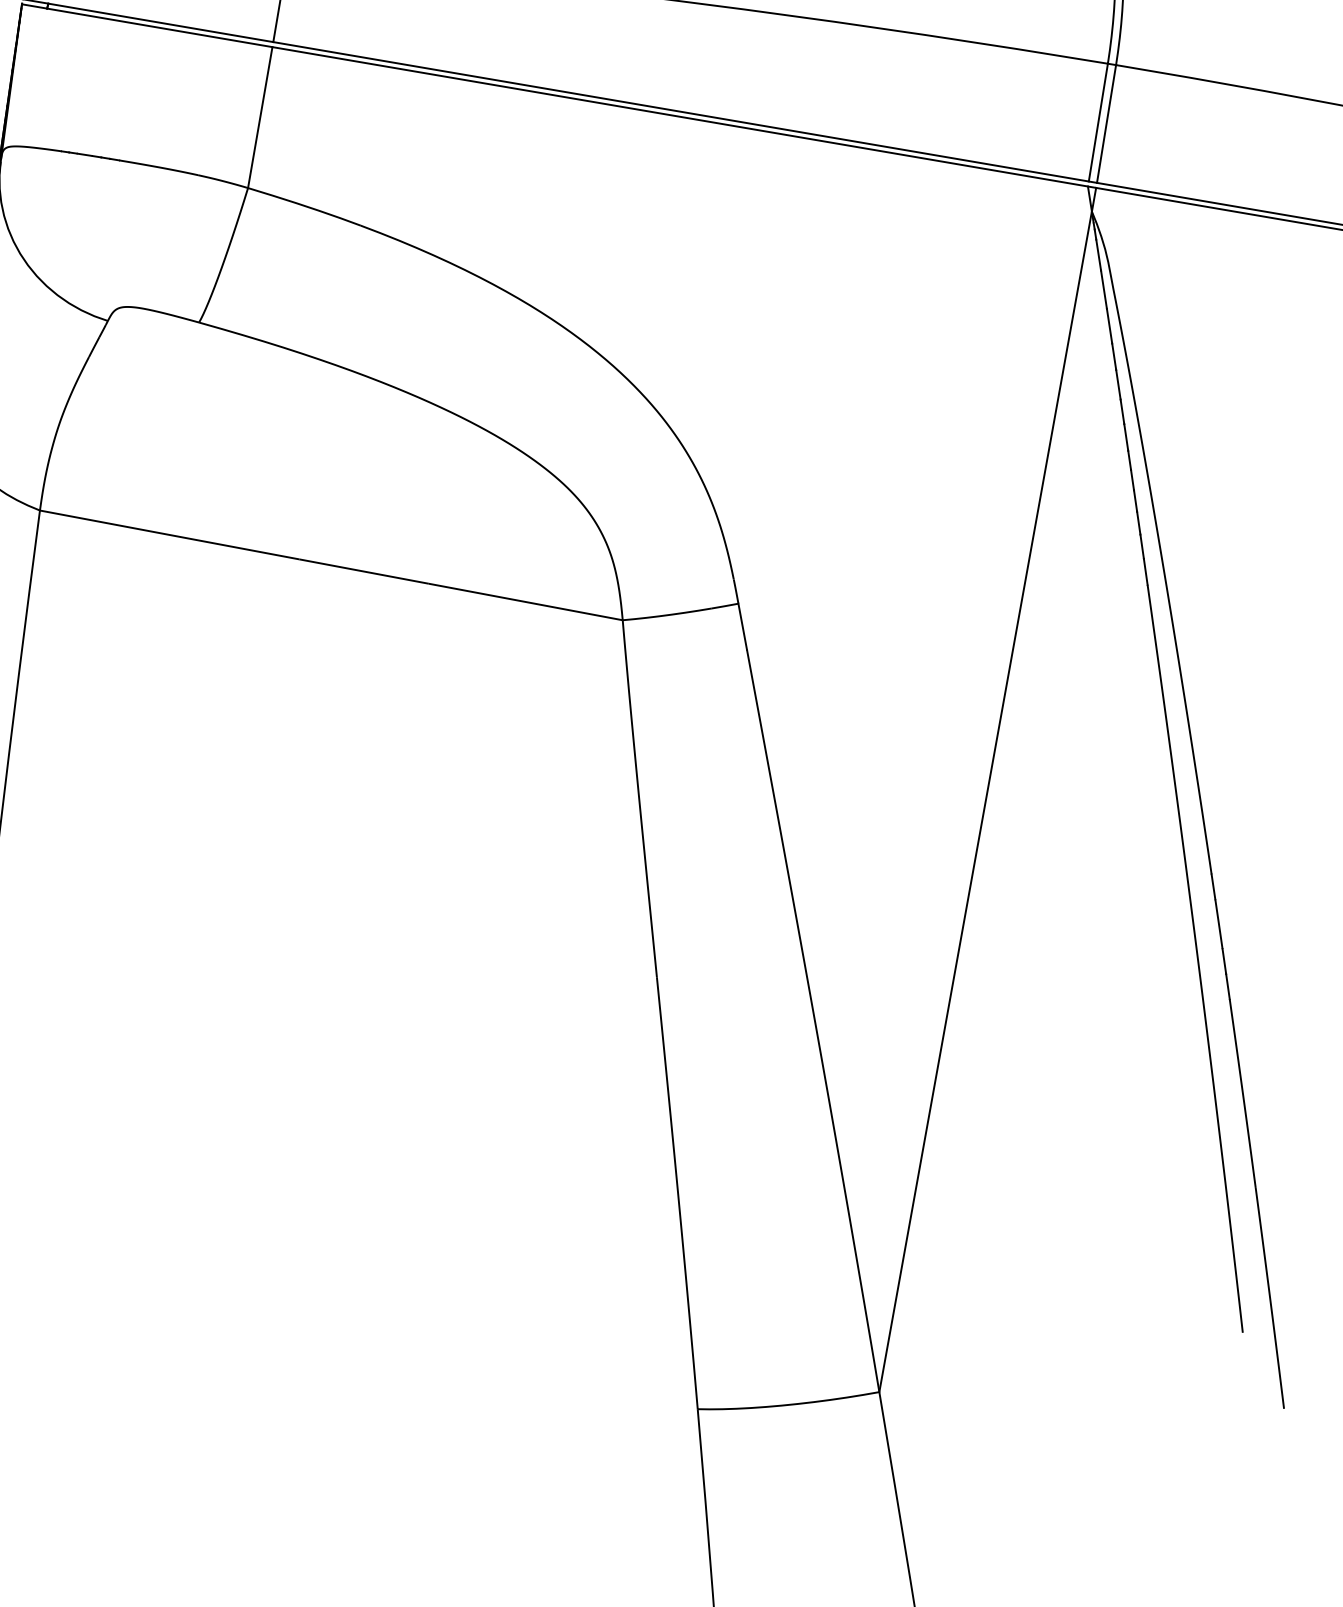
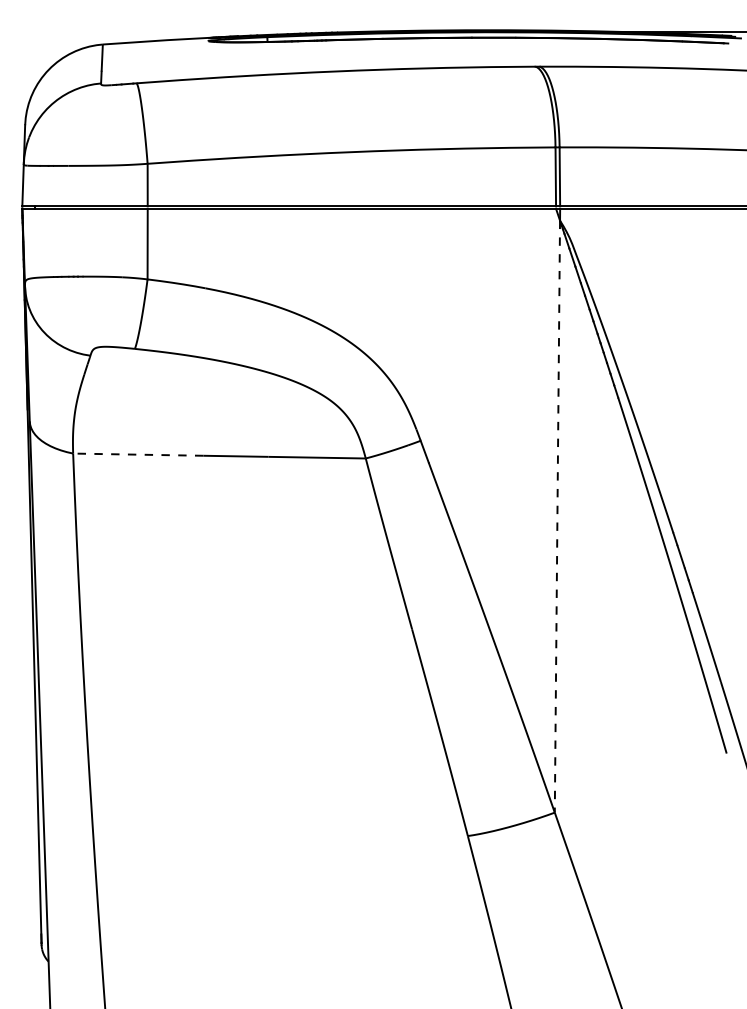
line: (170, 534) -> (138, 454), solid -> dashed
line: (985, 803) -> (557, 517), solid -> dashed

